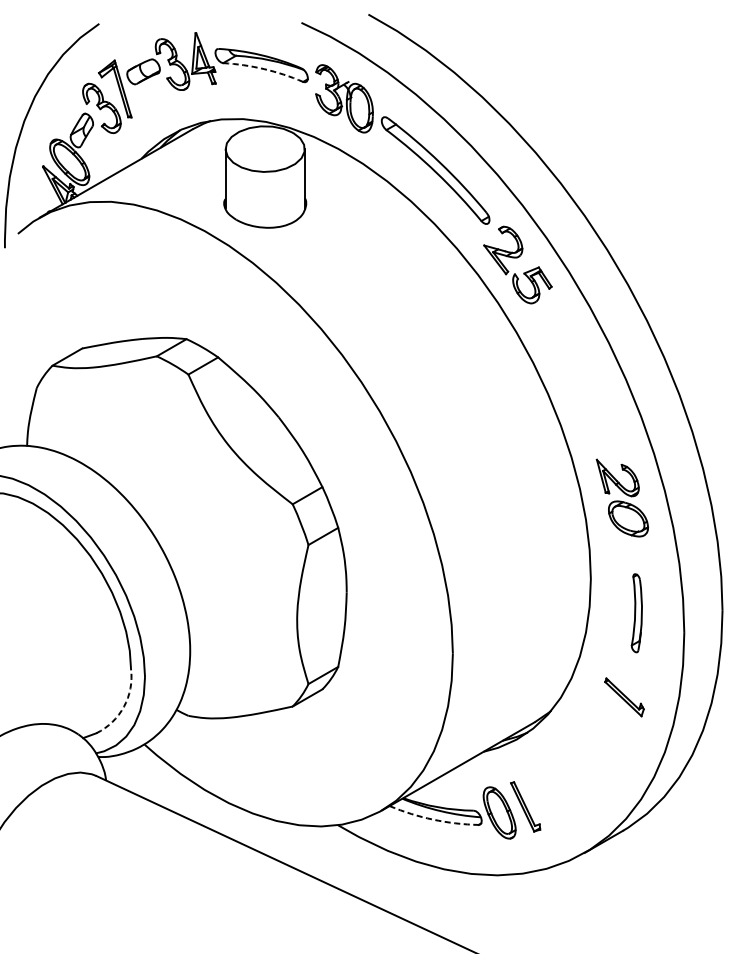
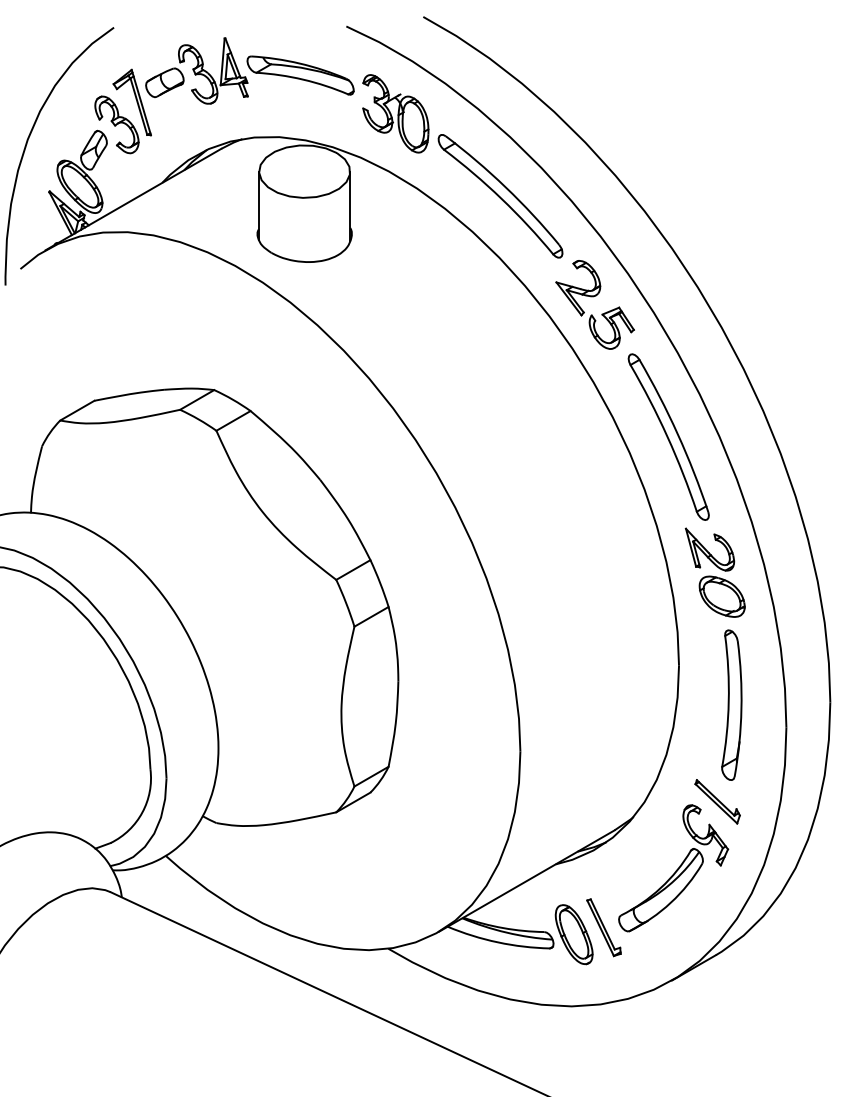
arc: (264, 68) -> (303, 79), dashed -> solid
part: (581, 379) -> (668, 436), added
part: (636, 612) -> (731, 704), size x1.67
arc: (124, 706) -> (142, 812), dashed -> solid
part: (586, 755) -> (673, 868), added
arc: (432, 819) -> (497, 942), dashed -> solid

